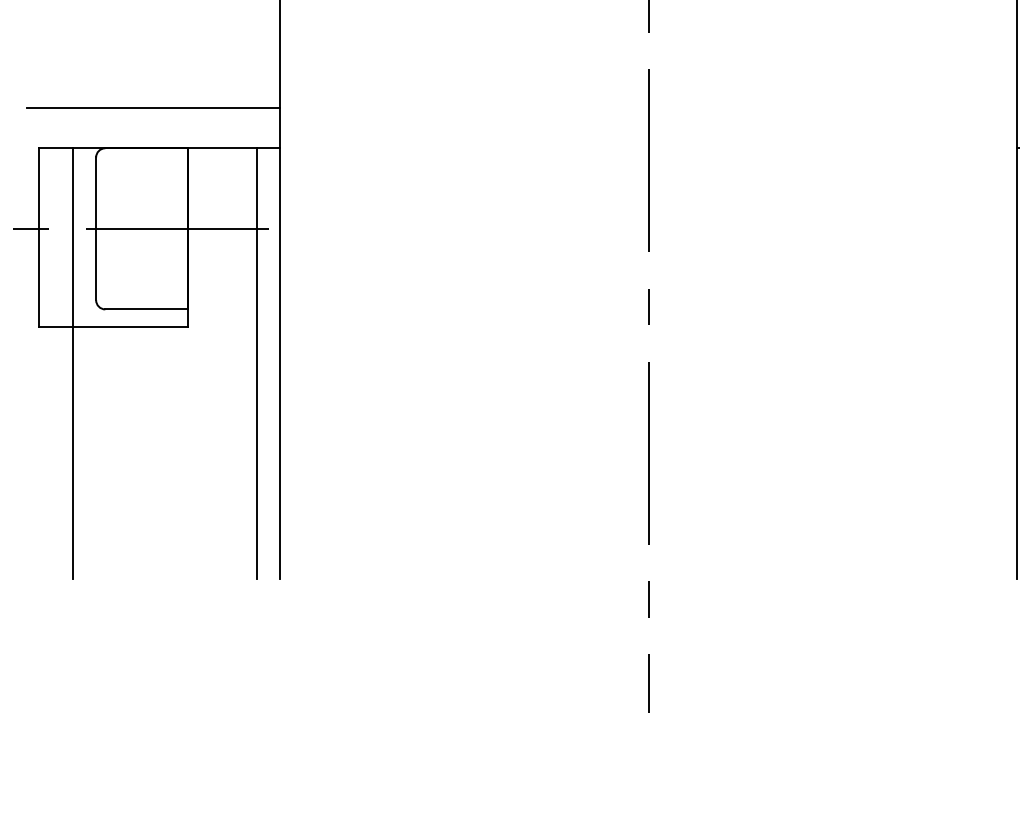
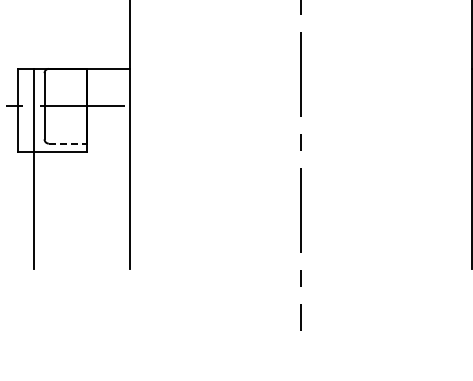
line: (152, 108) -> (70, 50), removed
line: (147, 309) -> (68, 143), solid -> dashed
line: (257, 363) -> (119, 168), removed

